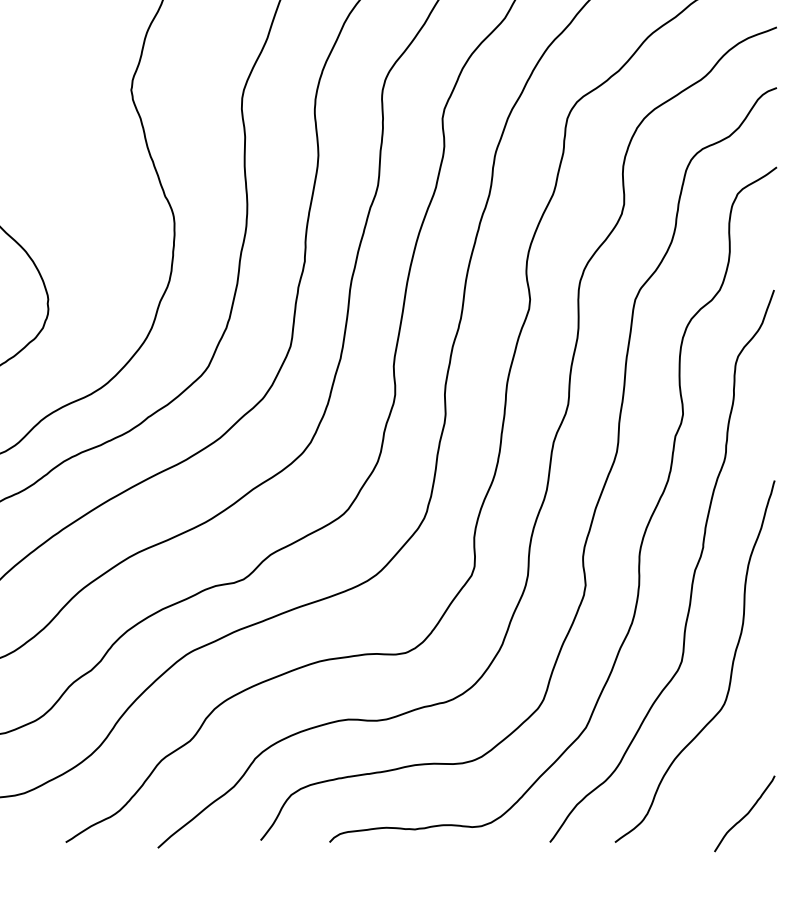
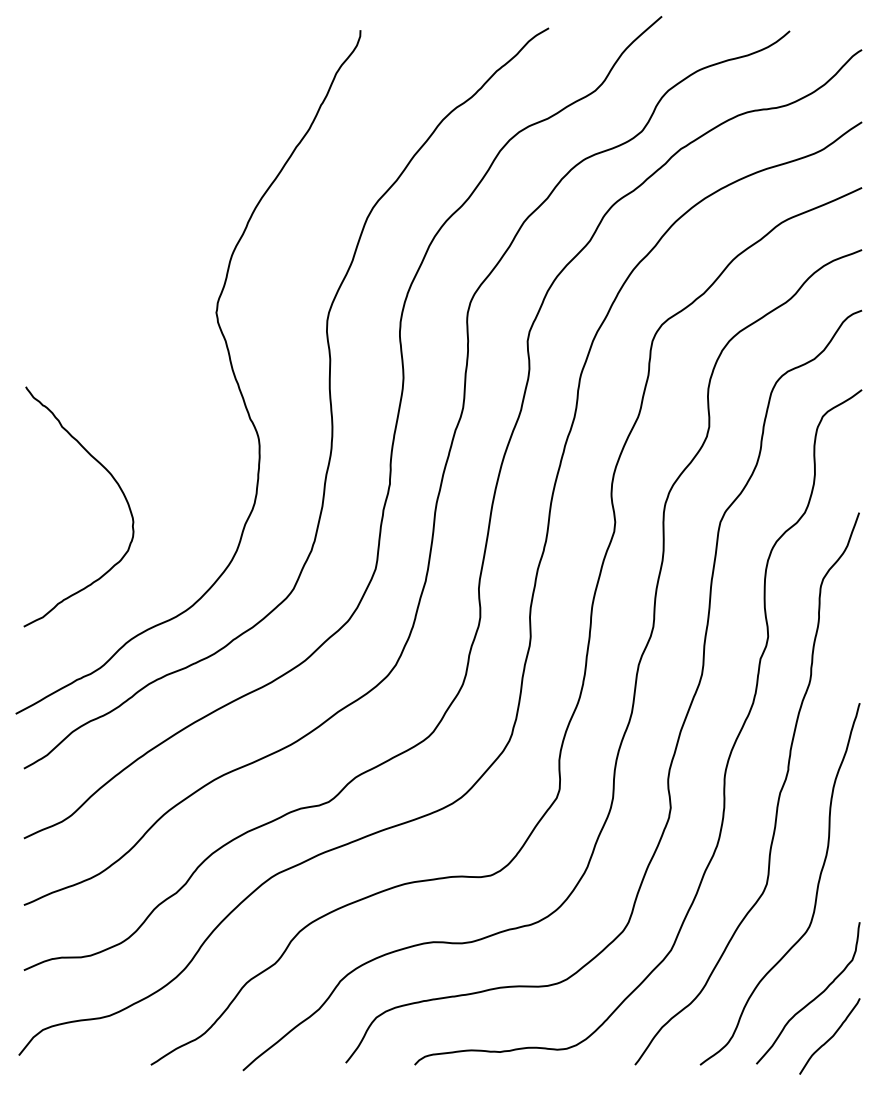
curve: (728, 775) -> (813, 998), added

